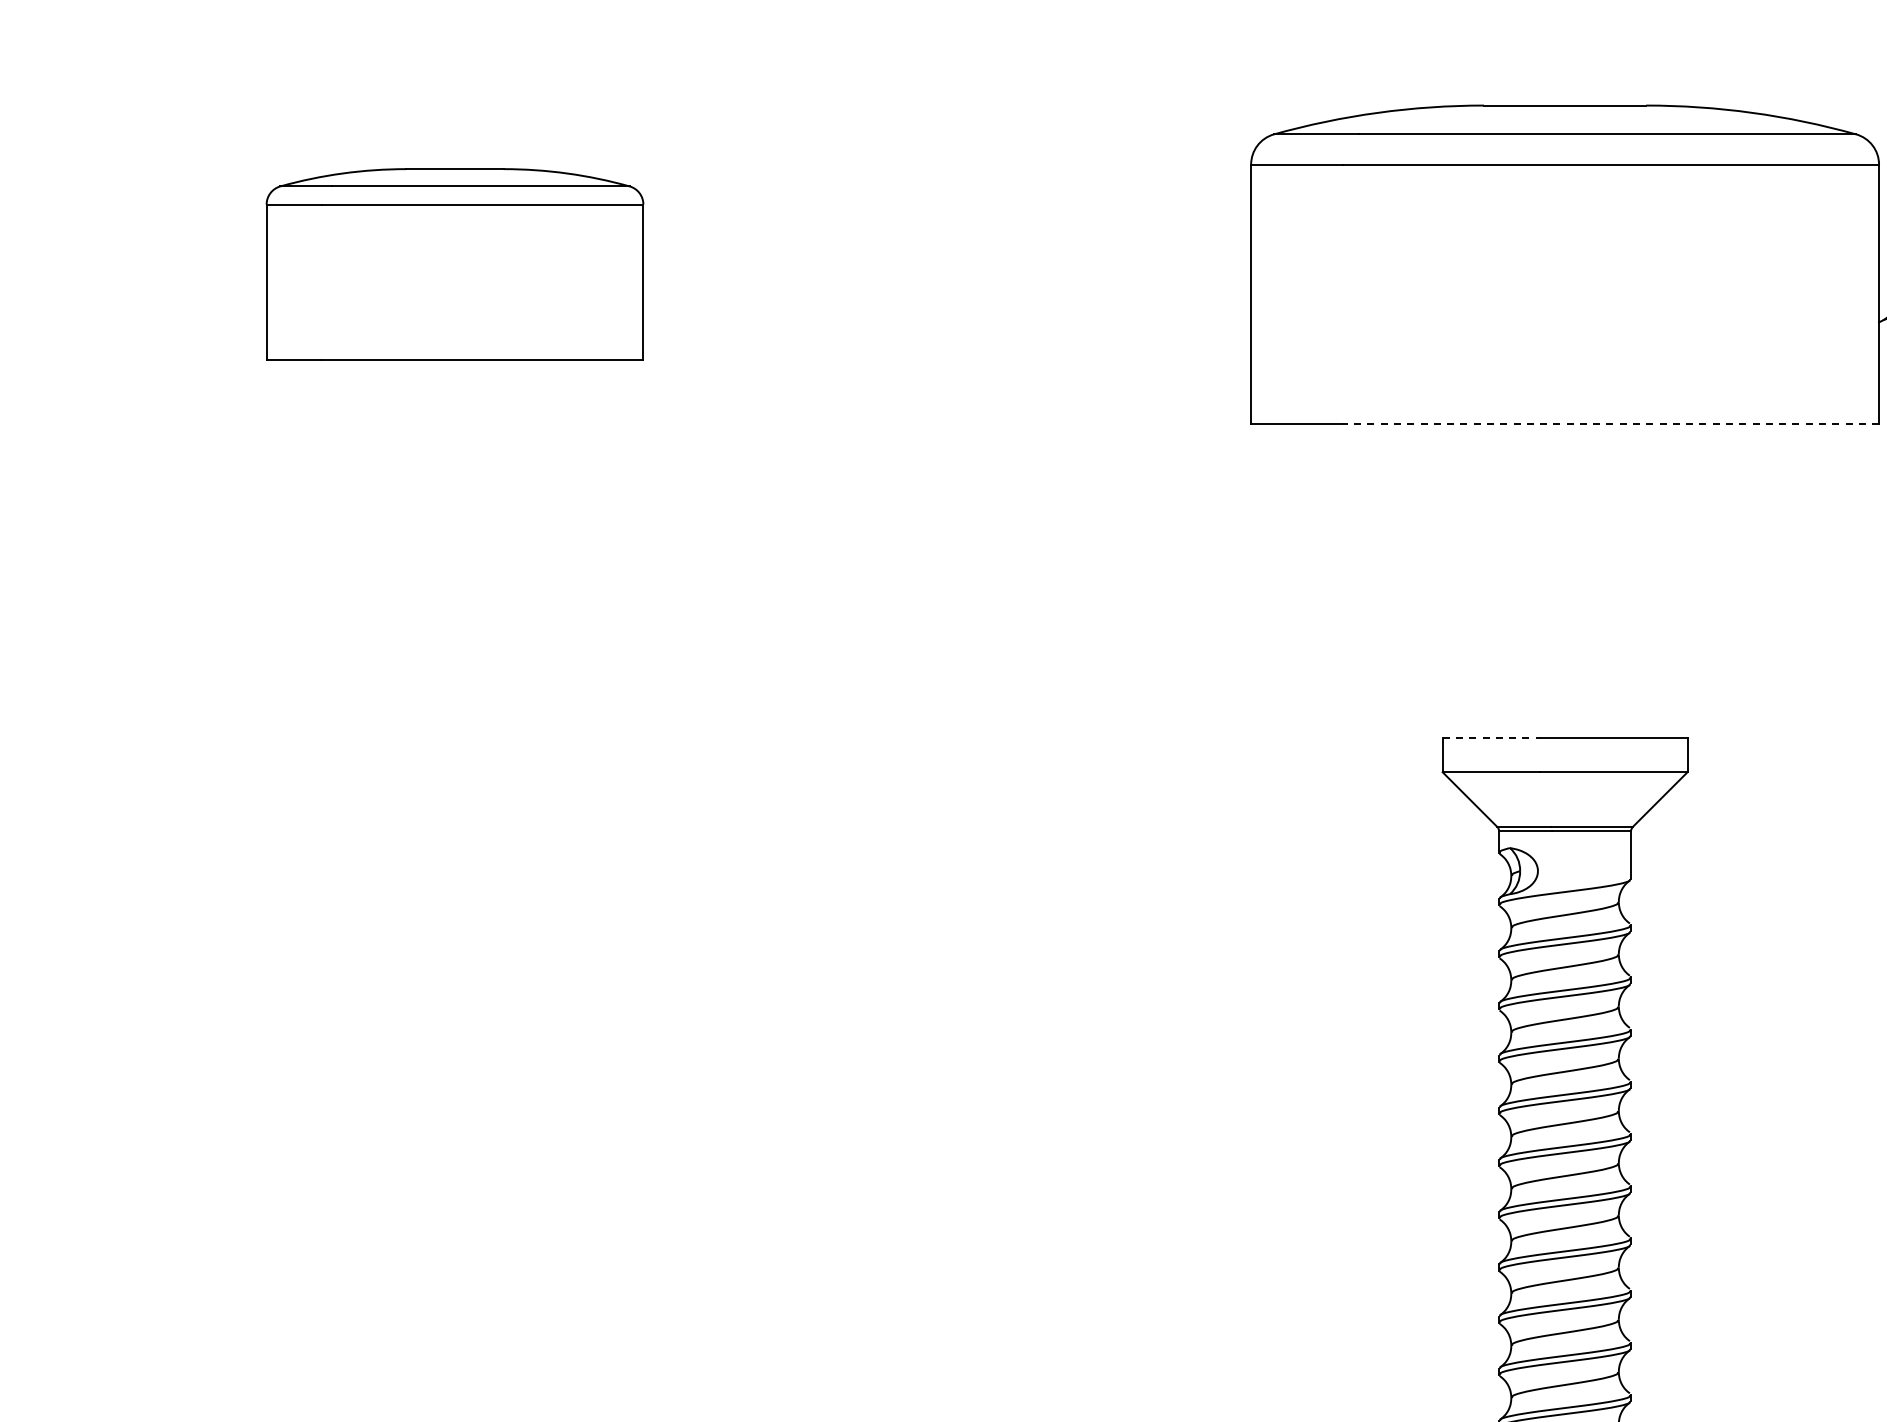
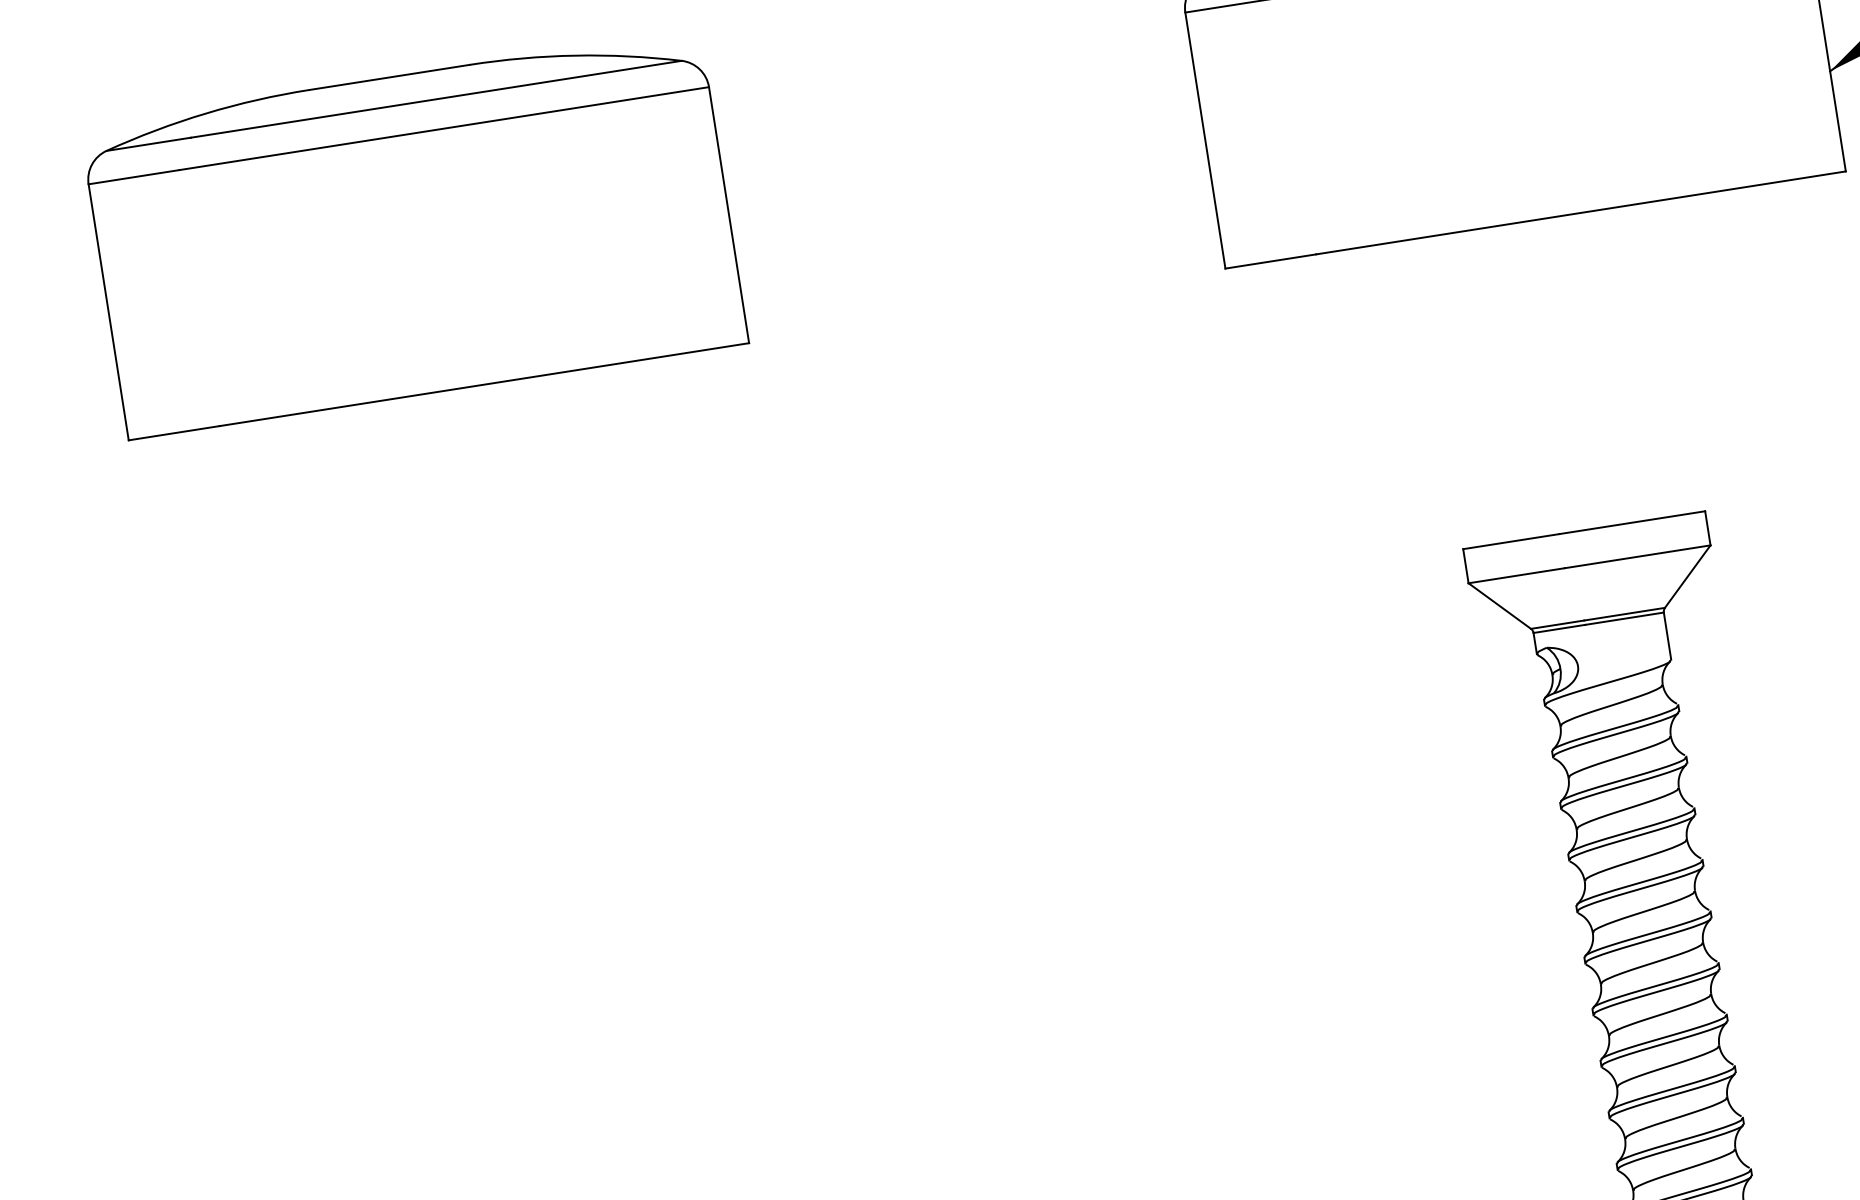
part: (454, 264) -> (413, 234), size x1.67
line: (1610, 423) -> (1580, 212), dashed -> solid
line: (1491, 737) -> (1511, 541), dashed -> solid

